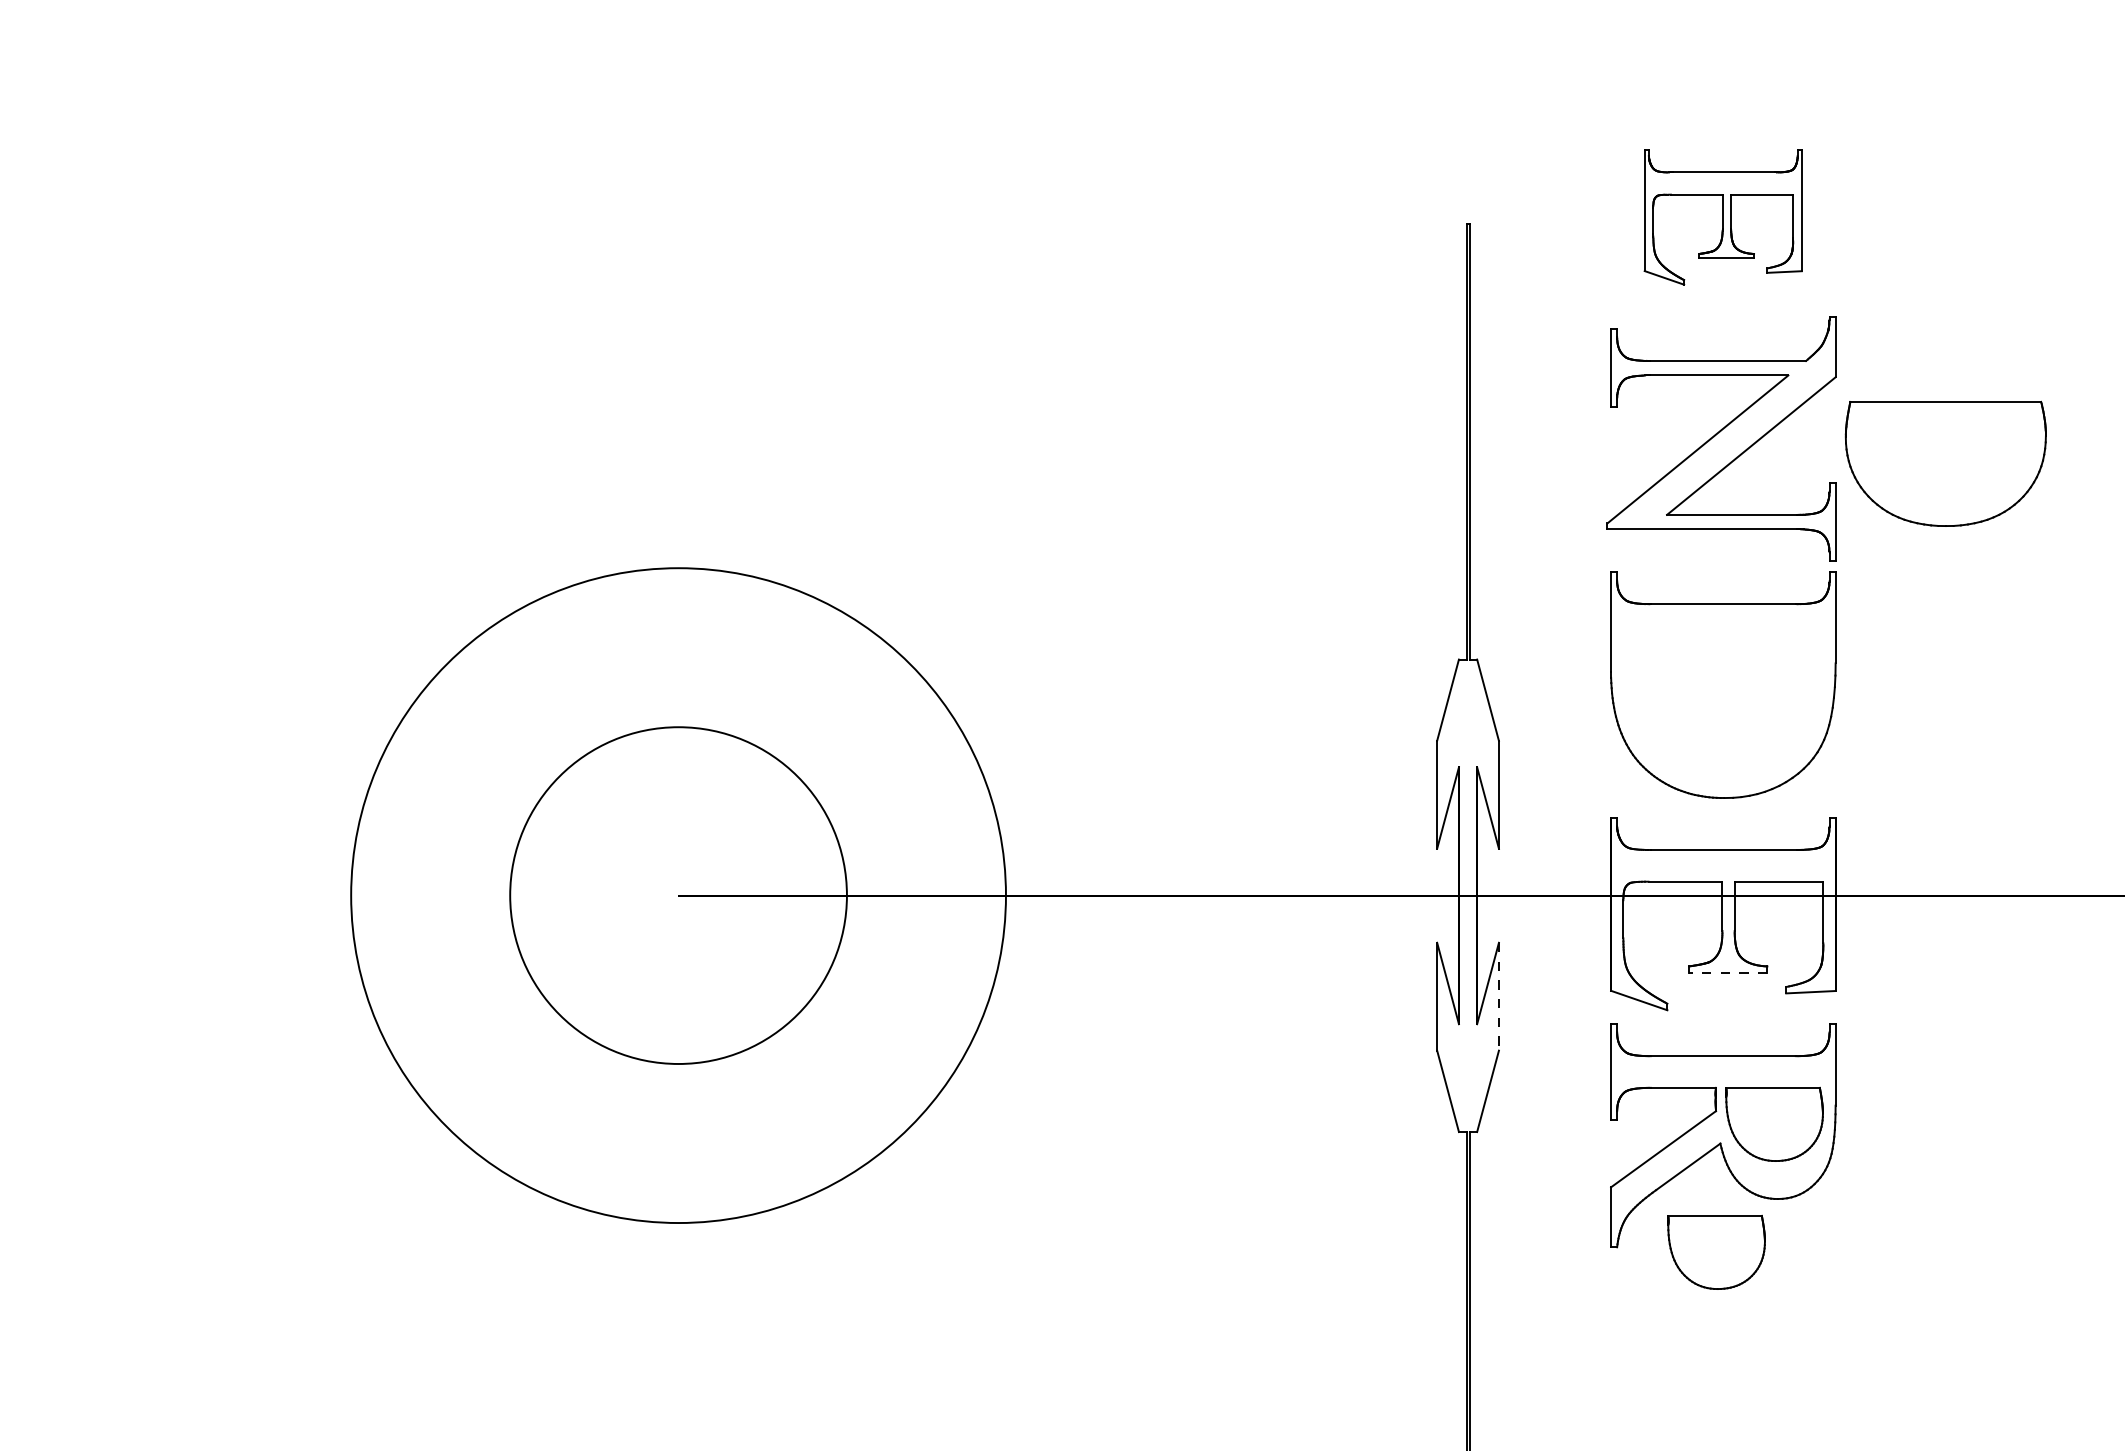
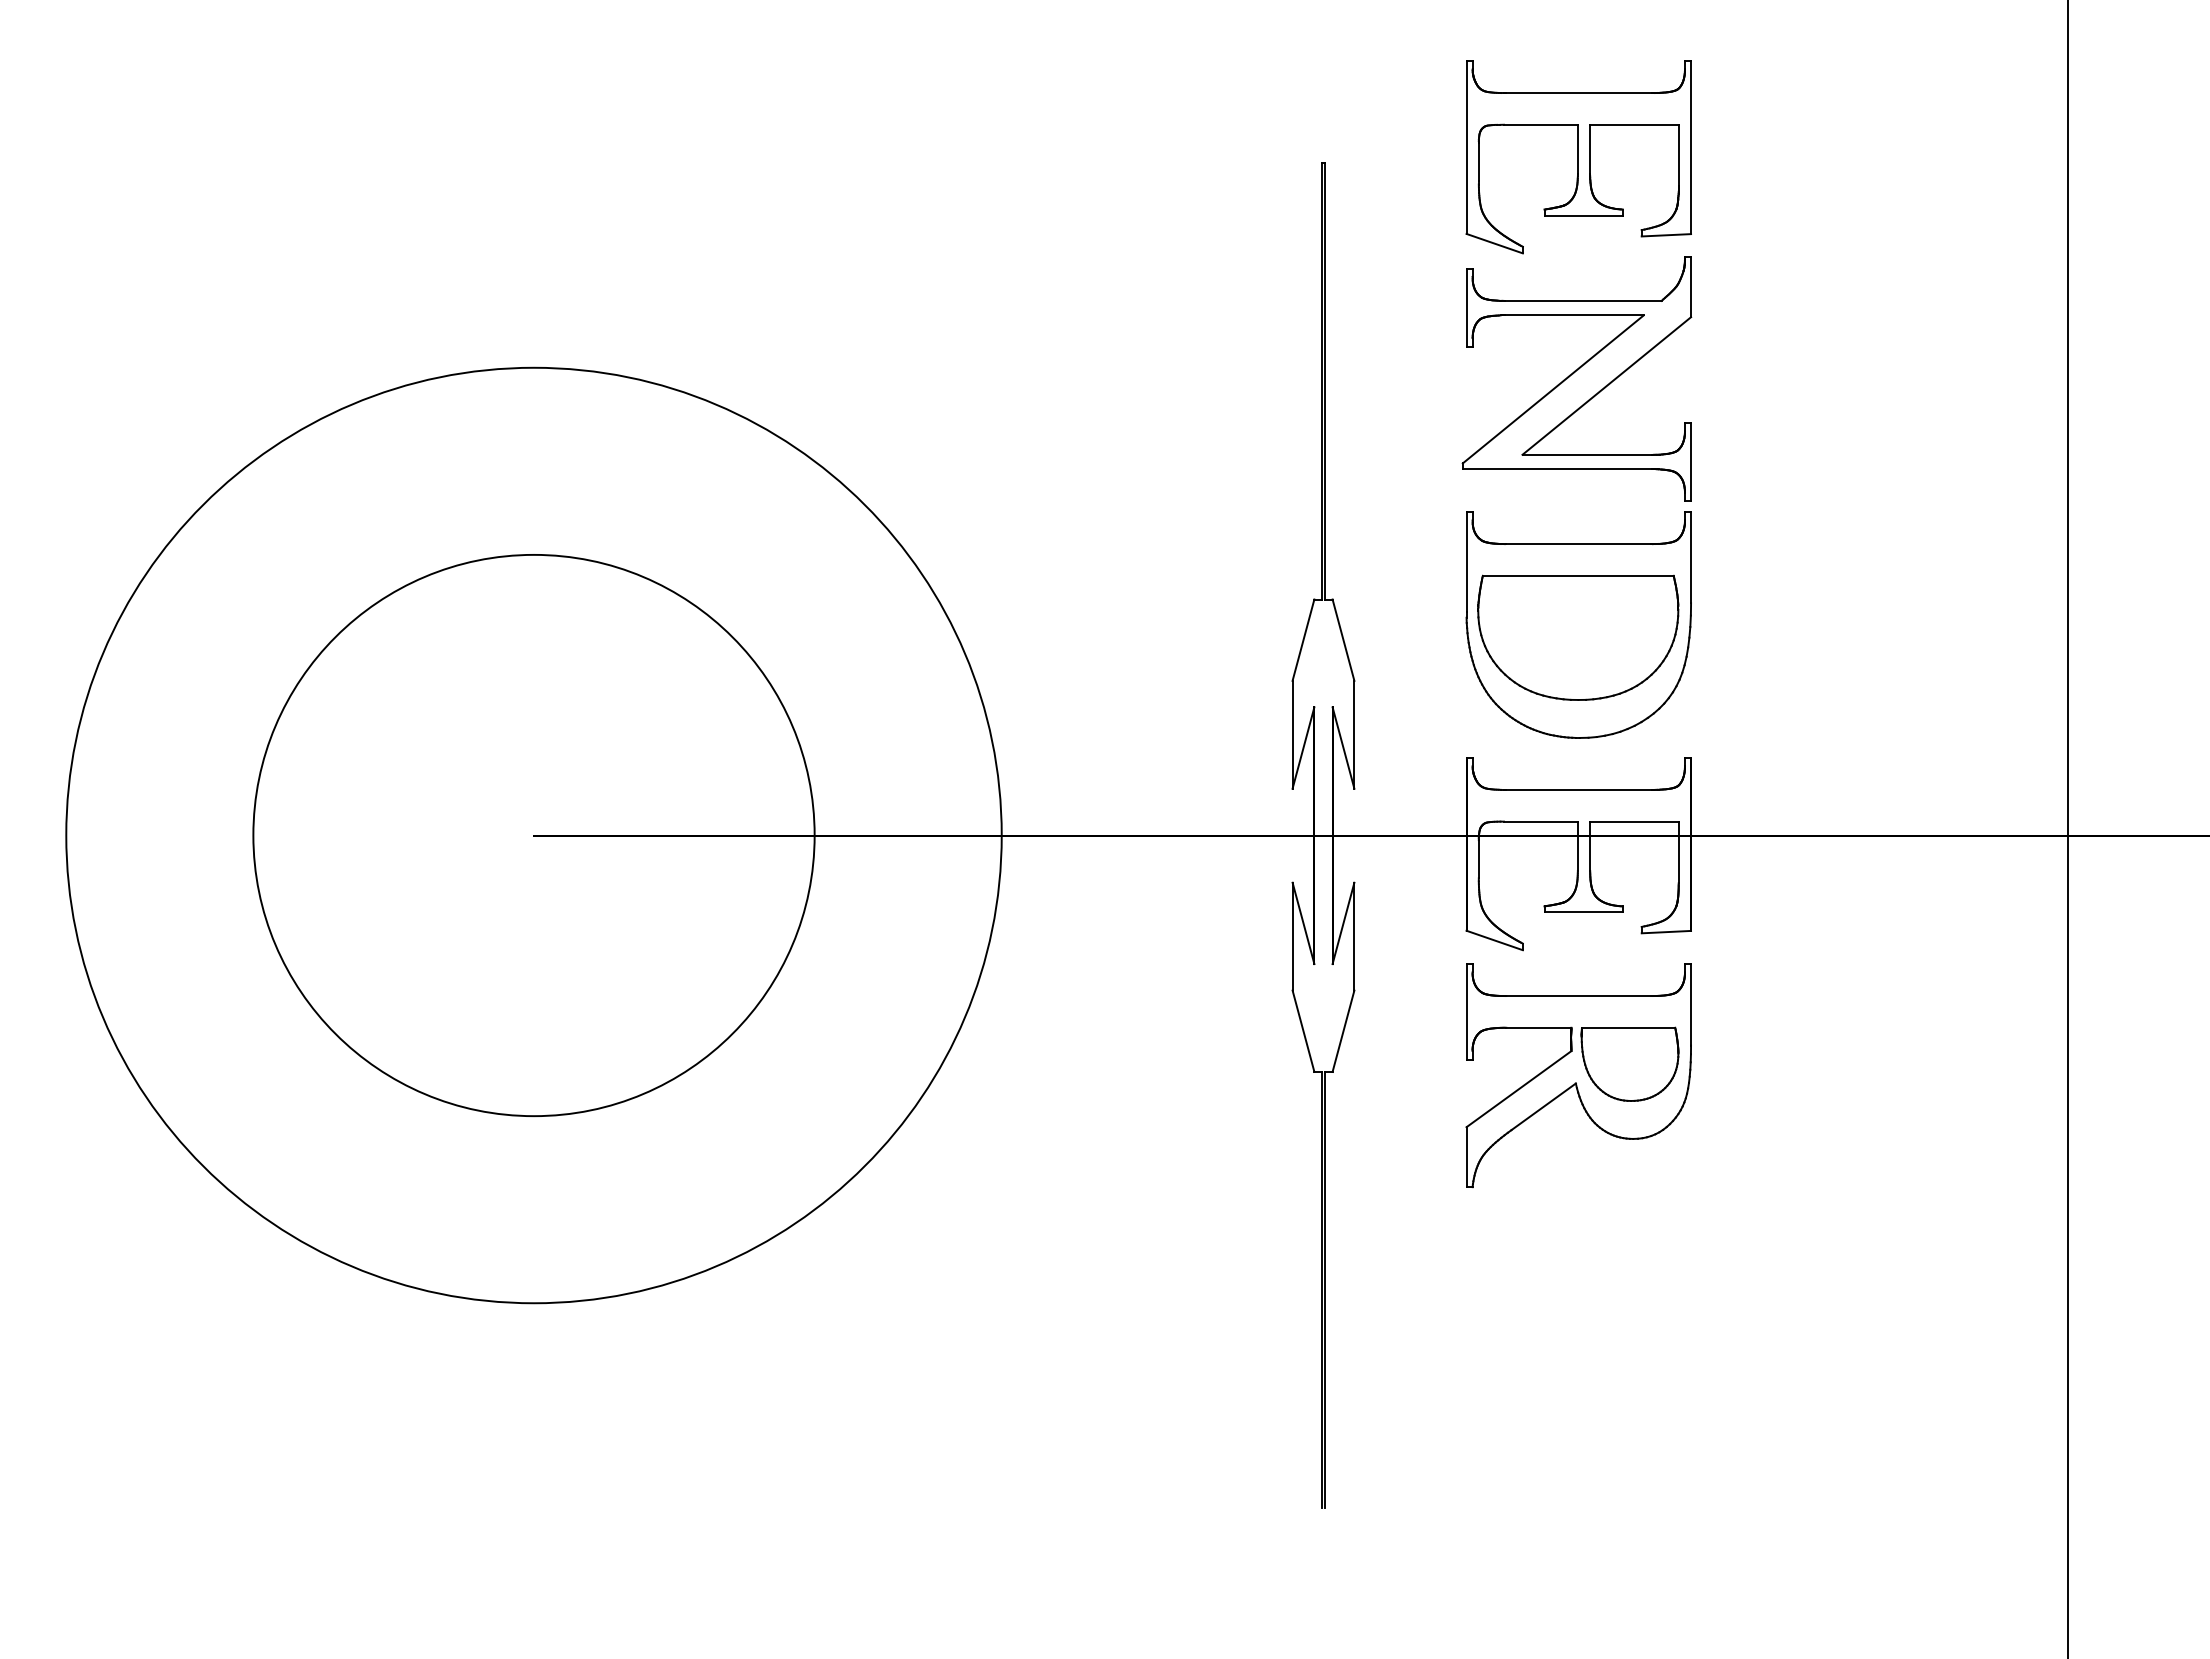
part: (1723, 217) -> (1578, 157), size x1.43
part: (1946, 463) -> (1578, 637), moved
circle: (678, 895) -> (533, 835), size x1.43
circle: (678, 895) -> (533, 835), size x1.67
line: (1728, 972) -> (1583, 912), dashed -> solid
line: (1499, 996) -> (1354, 936), dashed -> solid
part: (1716, 1251) -> (1571, 1191), removed

